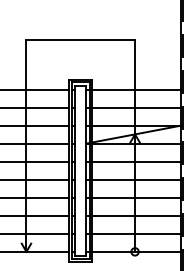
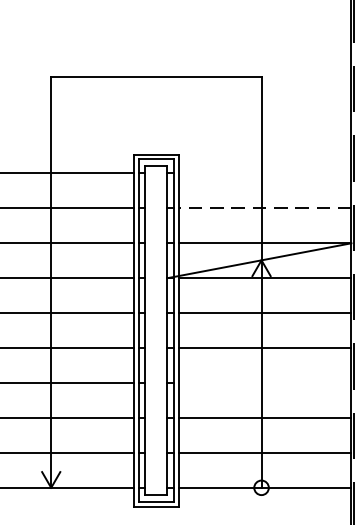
line: (136, 89) -> (264, 173), removed
line: (136, 107) -> (264, 208), solid -> dashed
line: (136, 197) -> (264, 382), removed

